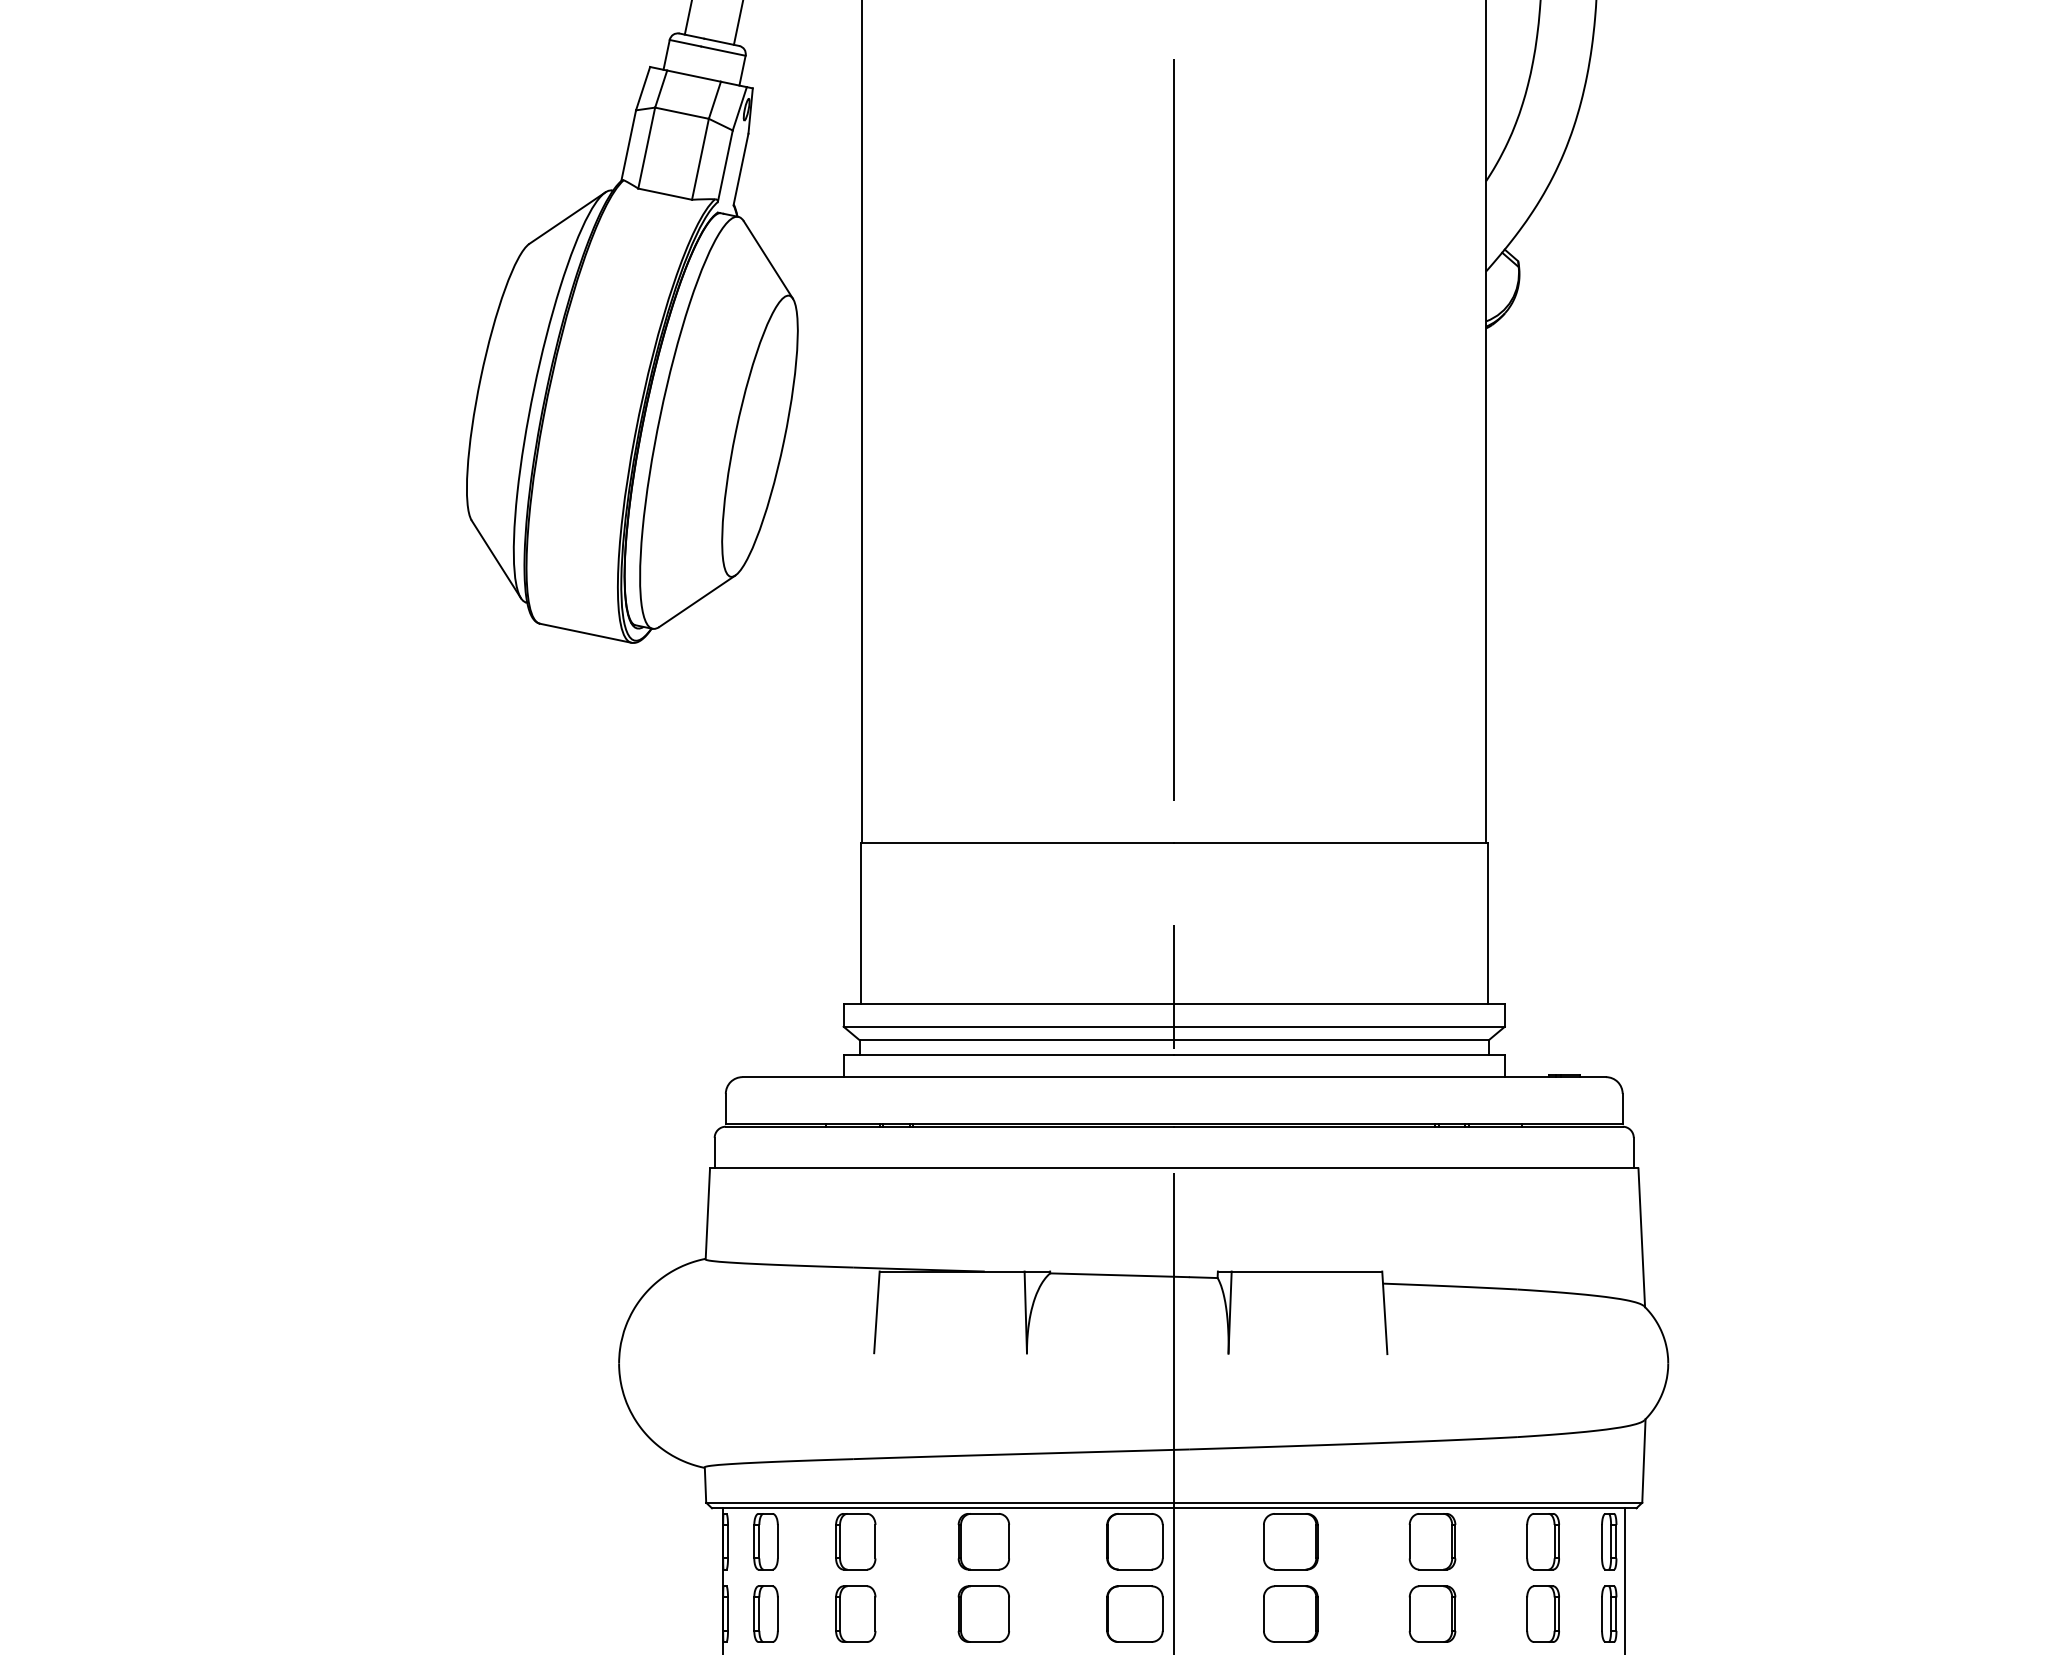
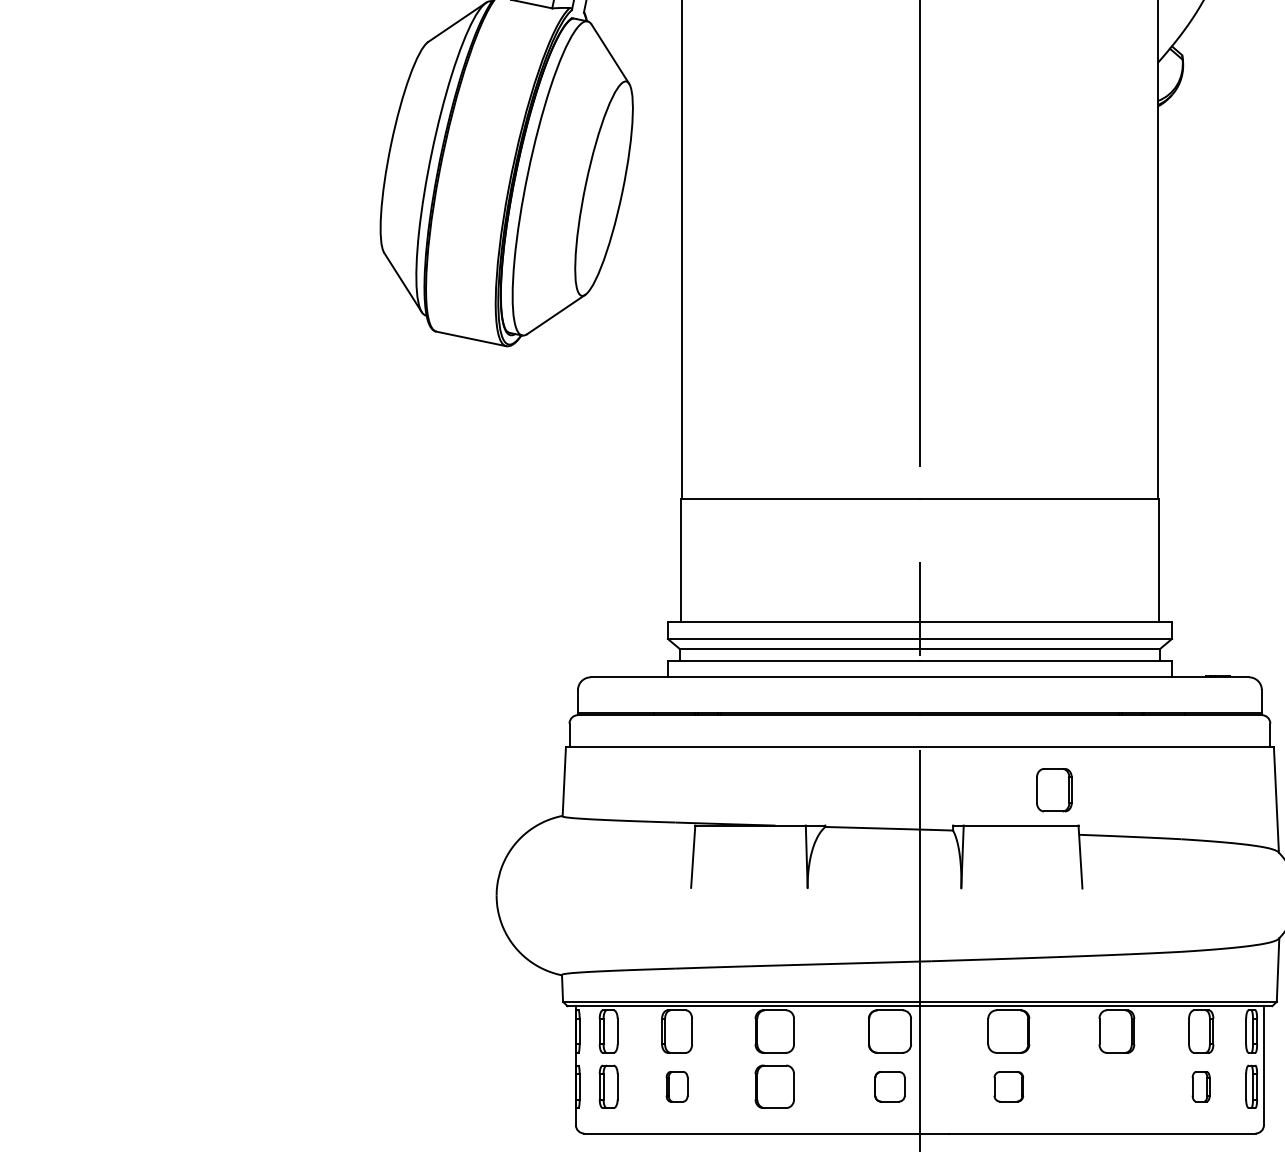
part: (855, 1613) -> (676, 1086), size x0.7
part: (1134, 1613) -> (889, 1086), size x0.7
part: (1290, 1613) -> (1008, 1086), size x0.7
part: (1432, 1613) -> (1054, 789), moved
part: (1542, 1613) -> (1200, 1086), size x0.7

